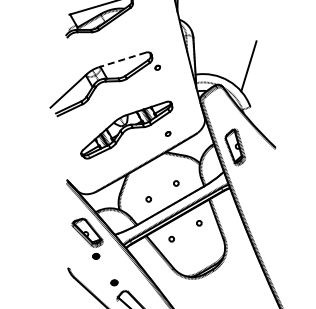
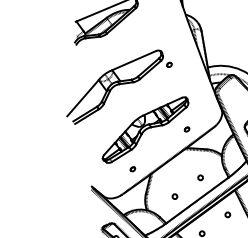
line: (122, 59) -> (133, 60), dashed -> solid
part: (109, 167) -> (132, 169), added

